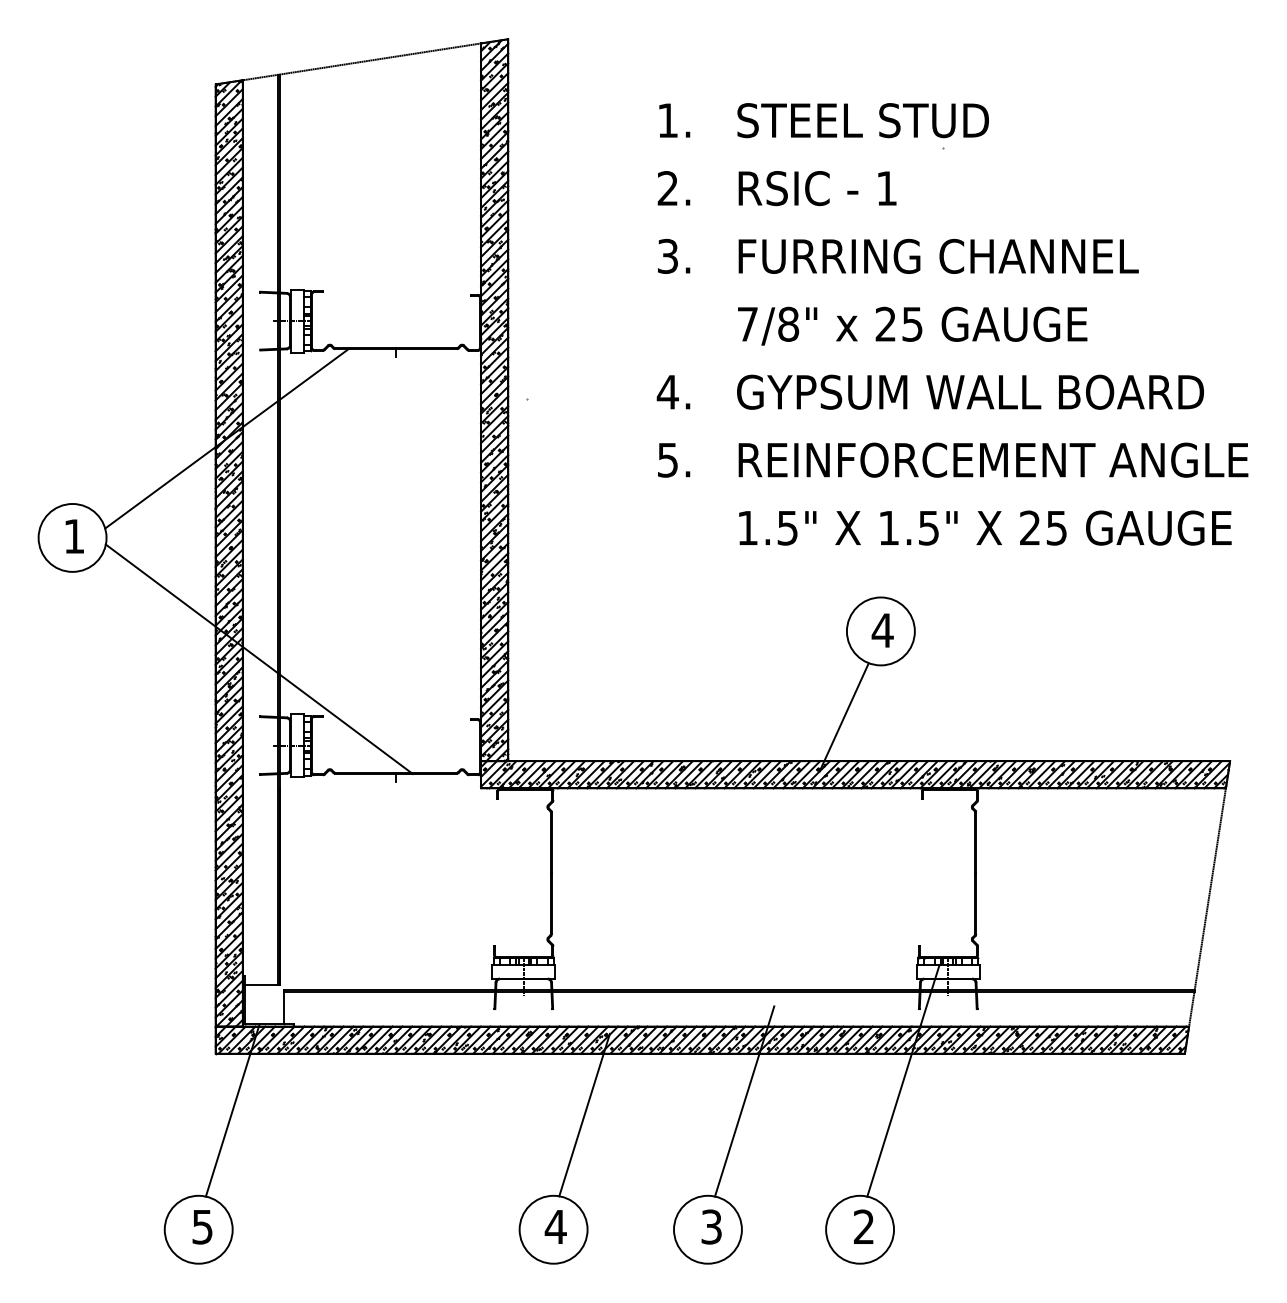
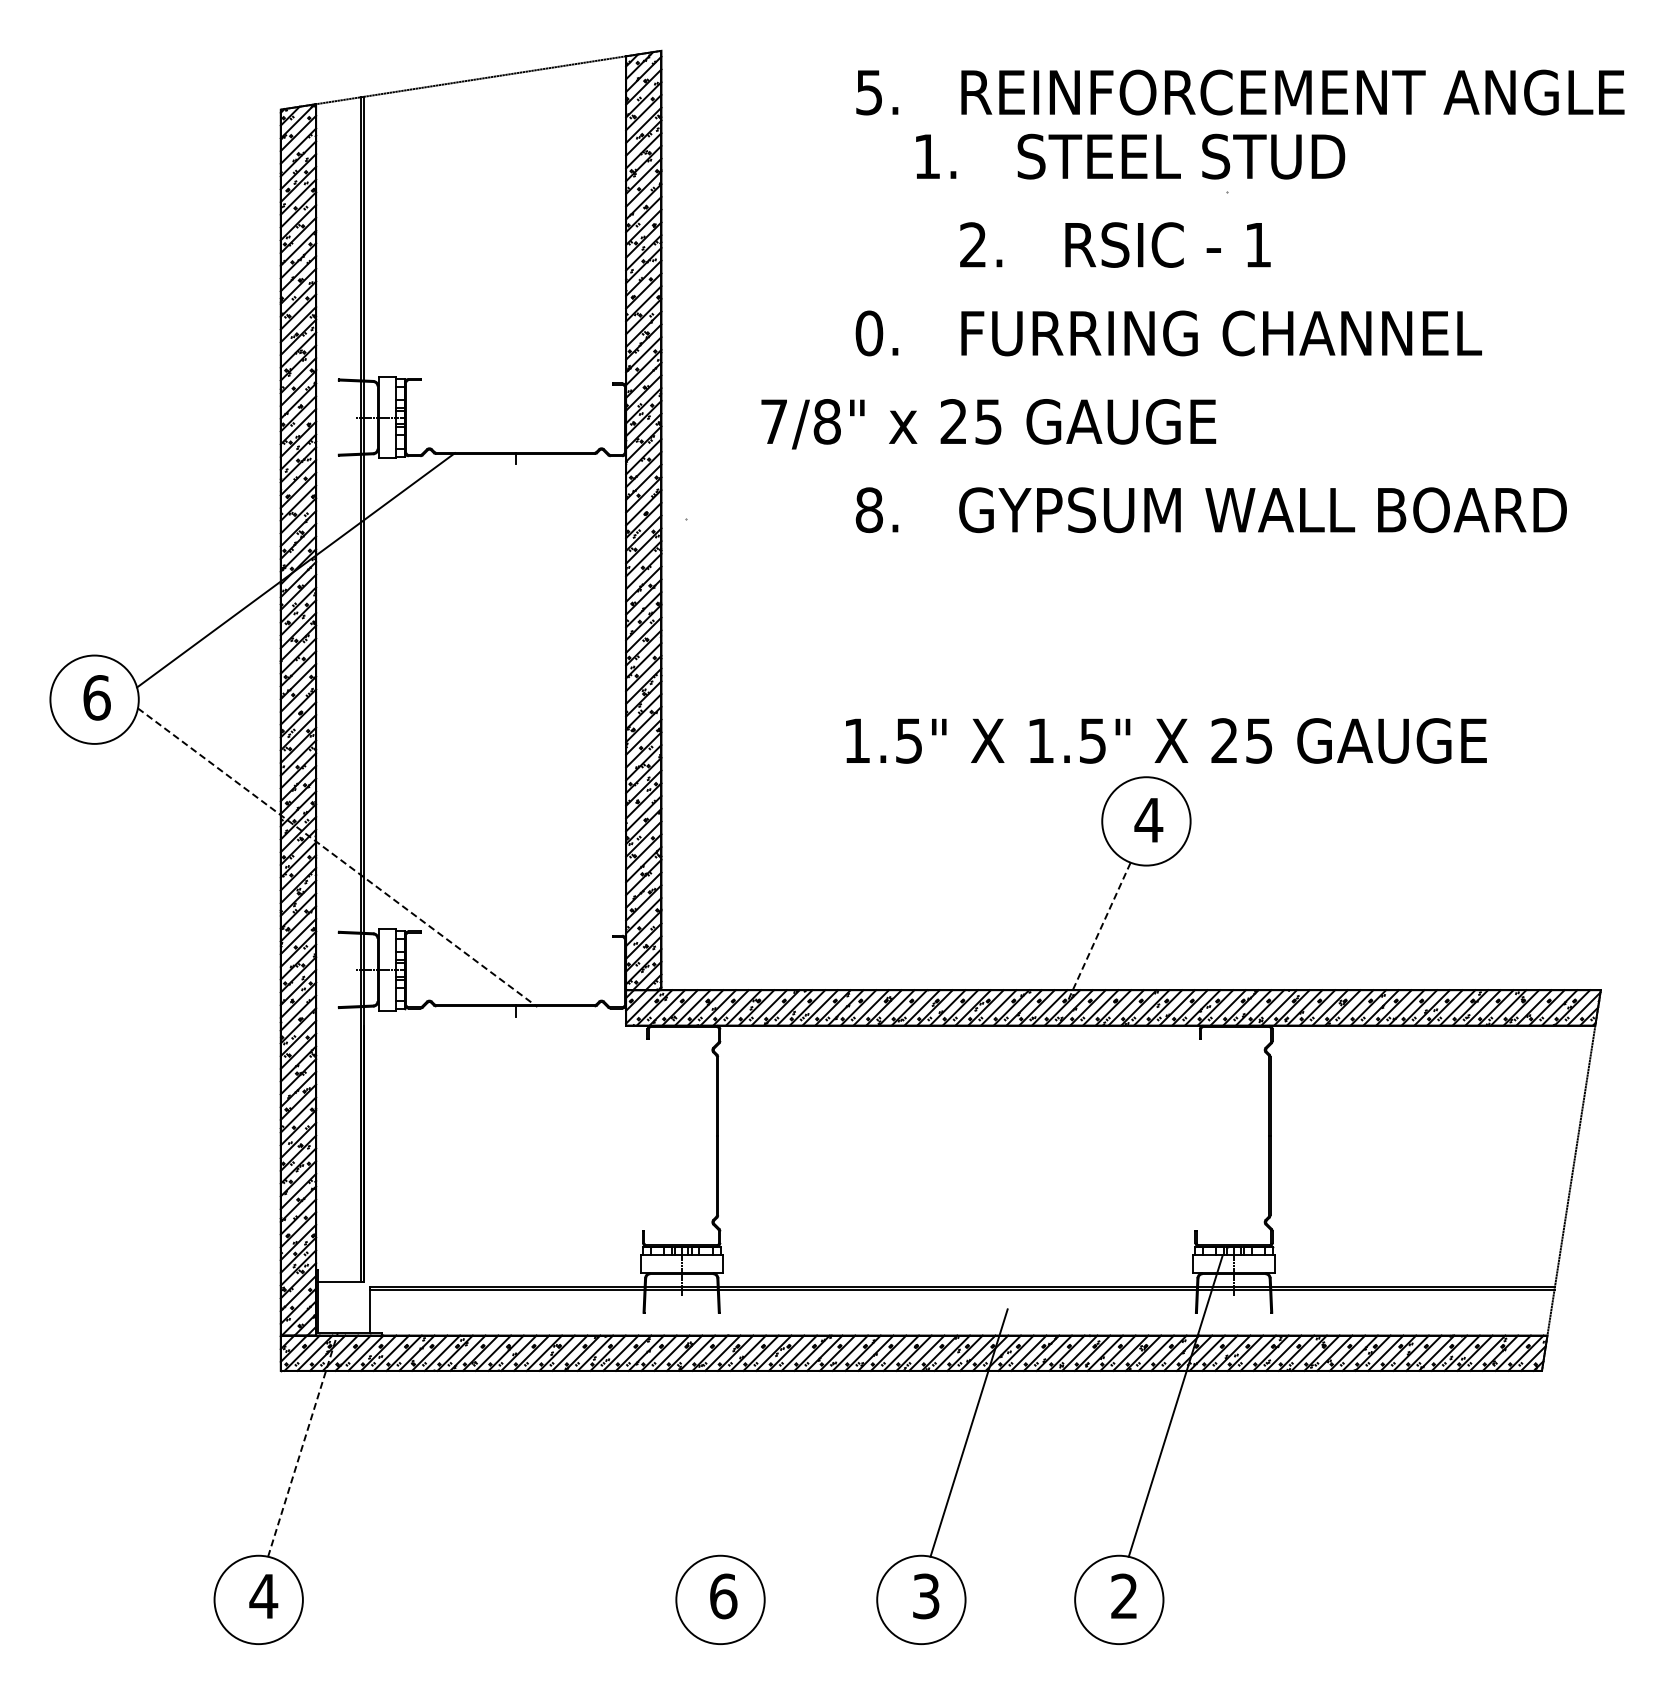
text: (824, 120) -> (1130, 156), moved
text: (777, 188) -> (1115, 244), moved
text: (668, 256) -> (869, 333), 3. -> 0.
text: (912, 326) -> (988, 424), moved
text: (667, 392) -> (868, 510), 4. -> 8.
text: (953, 460) -> (1240, 92), moved
text: (985, 527) -> (1166, 740), moved
text: (74, 536) -> (96, 697), 1 -> 6
line: (260, 659) -> (338, 857), solid -> dashed
line: (844, 717) -> (1098, 933), solid -> dashed
line: (233, 1110) -> (303, 1444), solid -> dashed
line: (584, 1114) -> (760, 1450), removed
text: (202, 1227) -> (263, 1596), 5 -> 4
text: (555, 1227) -> (723, 1596), 4 -> 6

